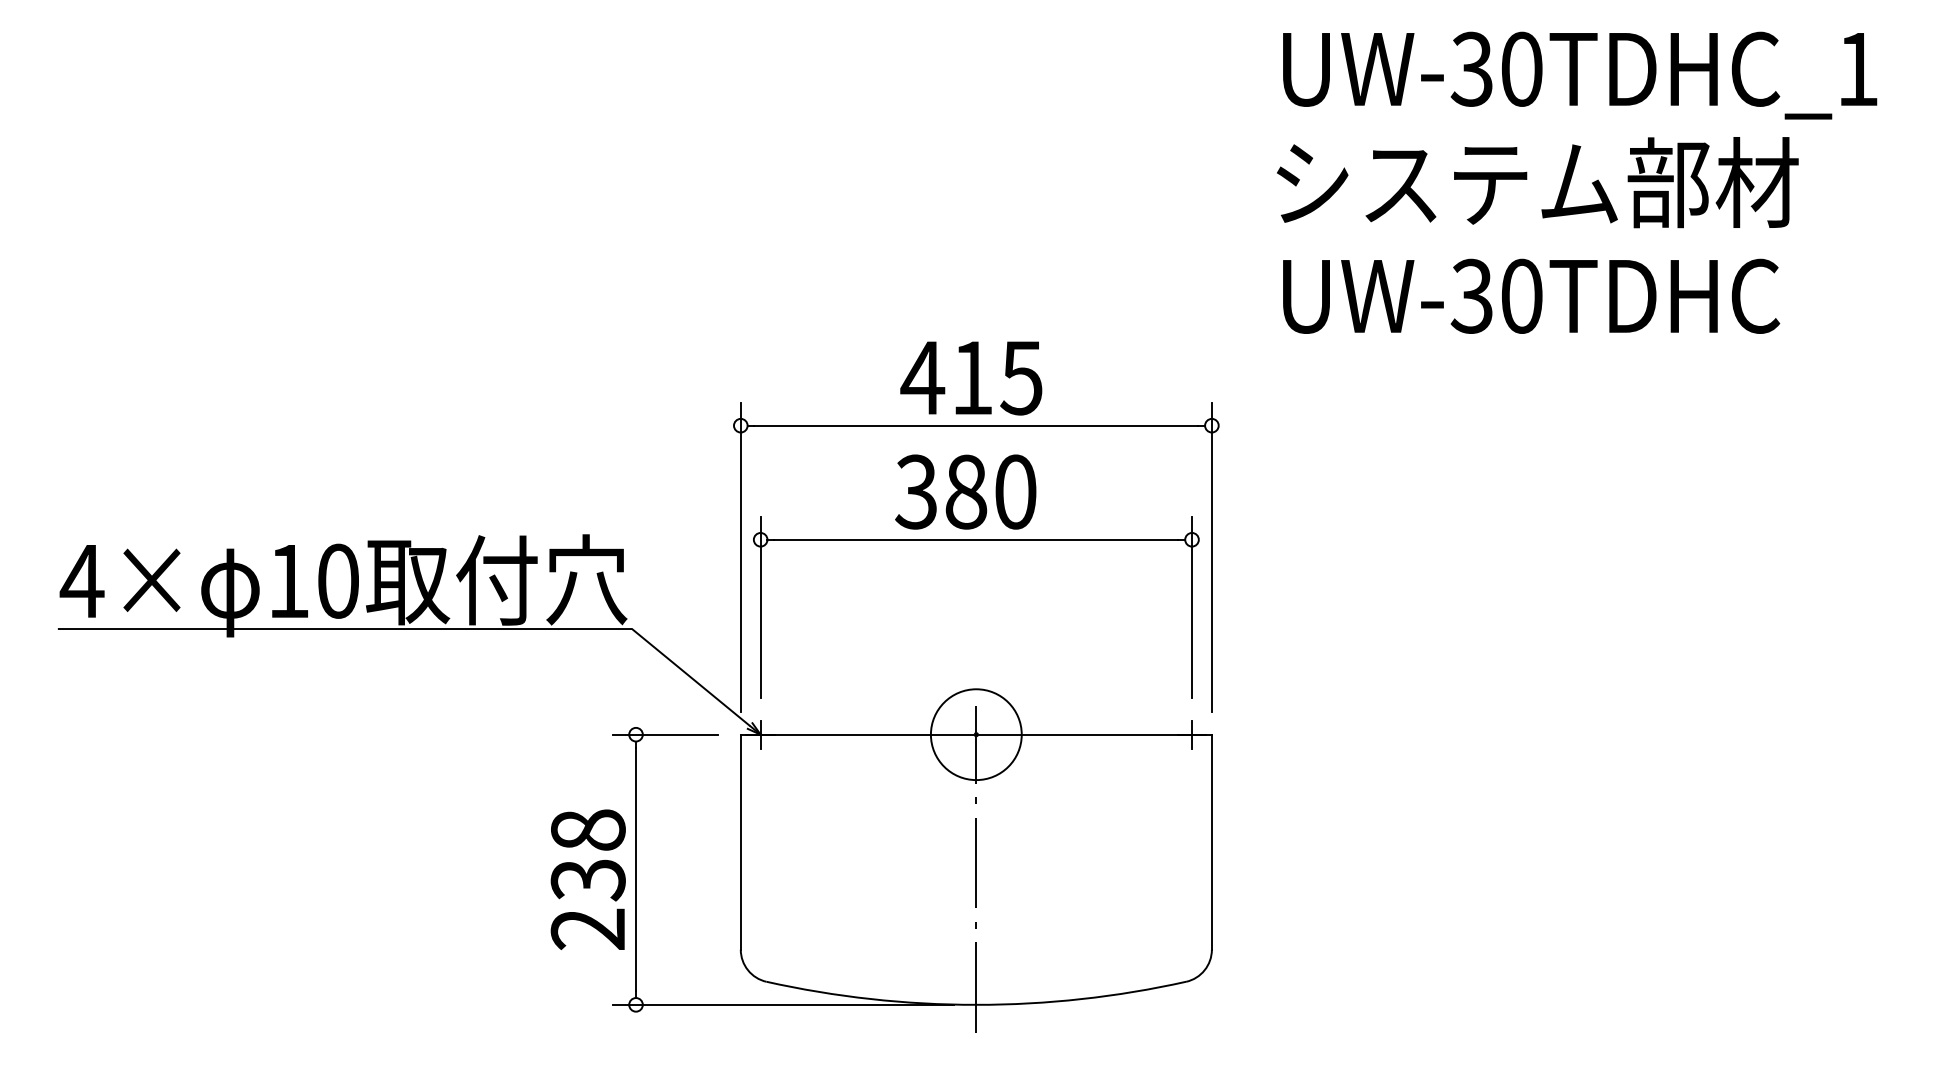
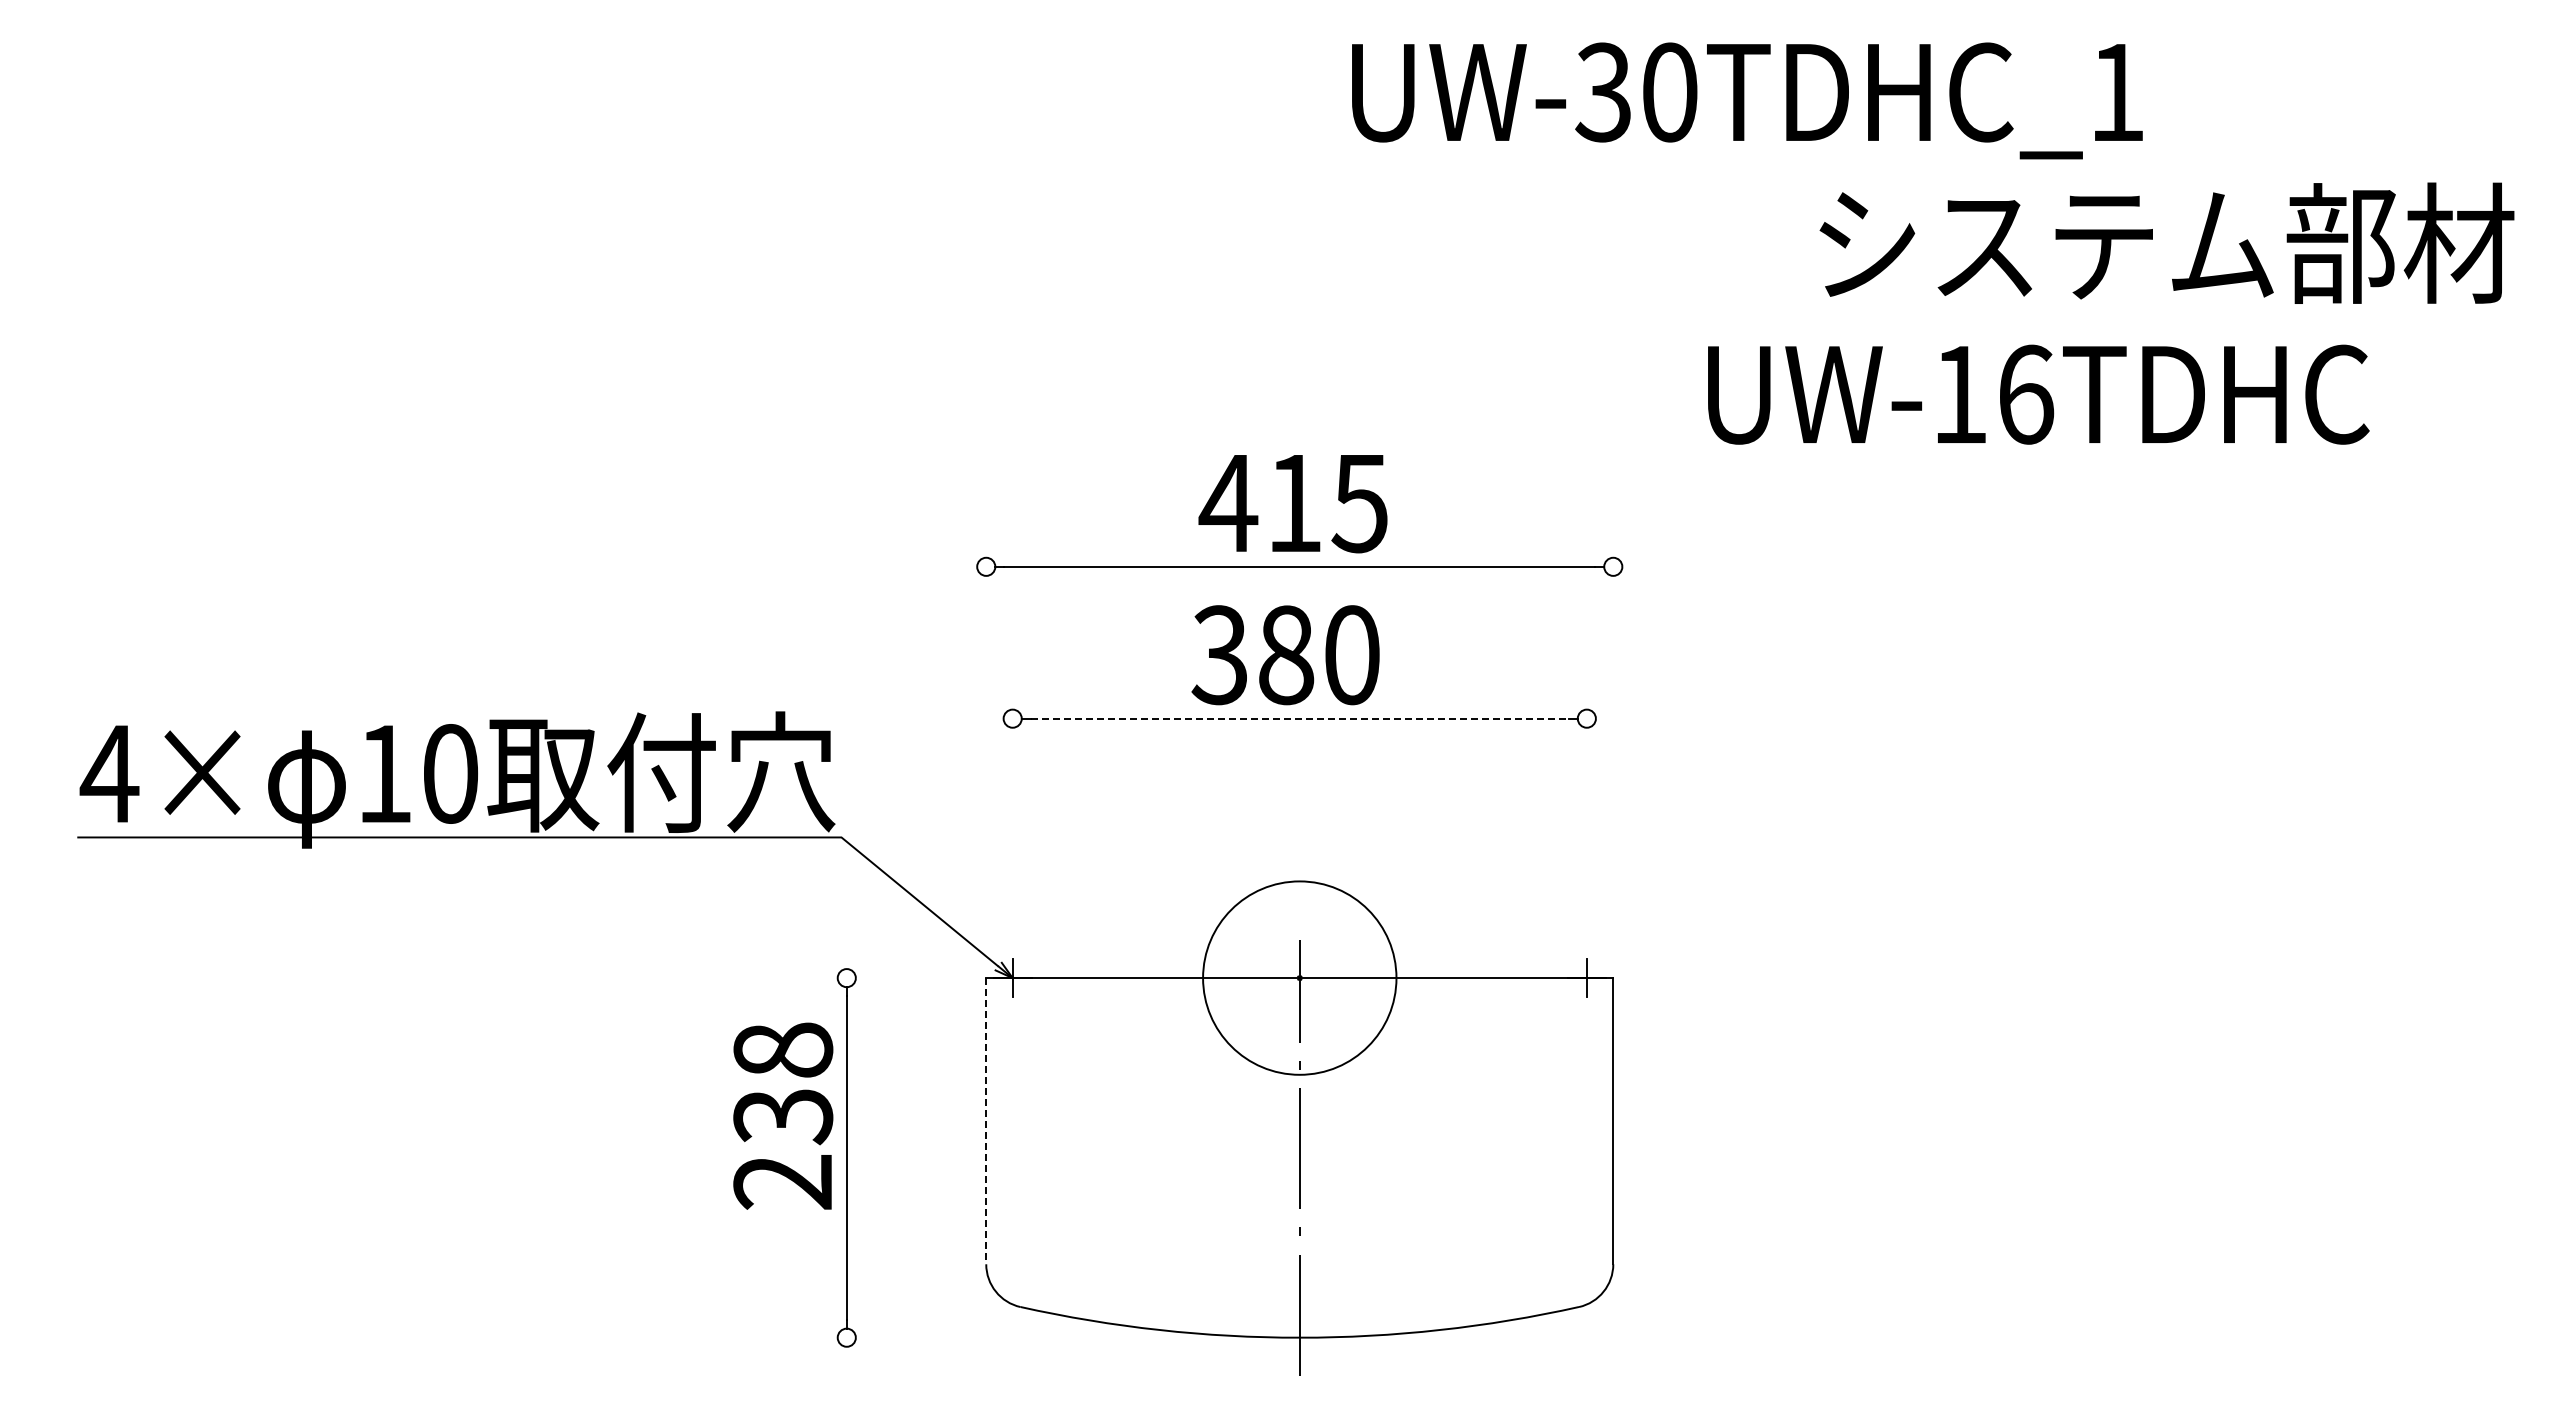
text: (1580, 75) -> (1747, 100), moved
text: (1537, 182) -> (2166, 242), moved
text: (1496, 296) -> (1992, 394), UW-30TDHC -> UW-16TDHC
line: (976, 539) -> (1299, 718), solid -> dashed
line: (740, 556) -> (986, 741), removed
line: (1212, 556) -> (1613, 741), removed
line: (760, 607) -> (1012, 808), removed
line: (1191, 607) -> (1586, 808), removed
line: (665, 734) -> (886, 978), removed
circle: (976, 734) -> (1299, 977), size x1.6
line: (740, 842) -> (986, 1121), solid -> dashed
text: (588, 879) -> (783, 1115), moved
line: (783, 1004) -> (1042, 1337), removed

